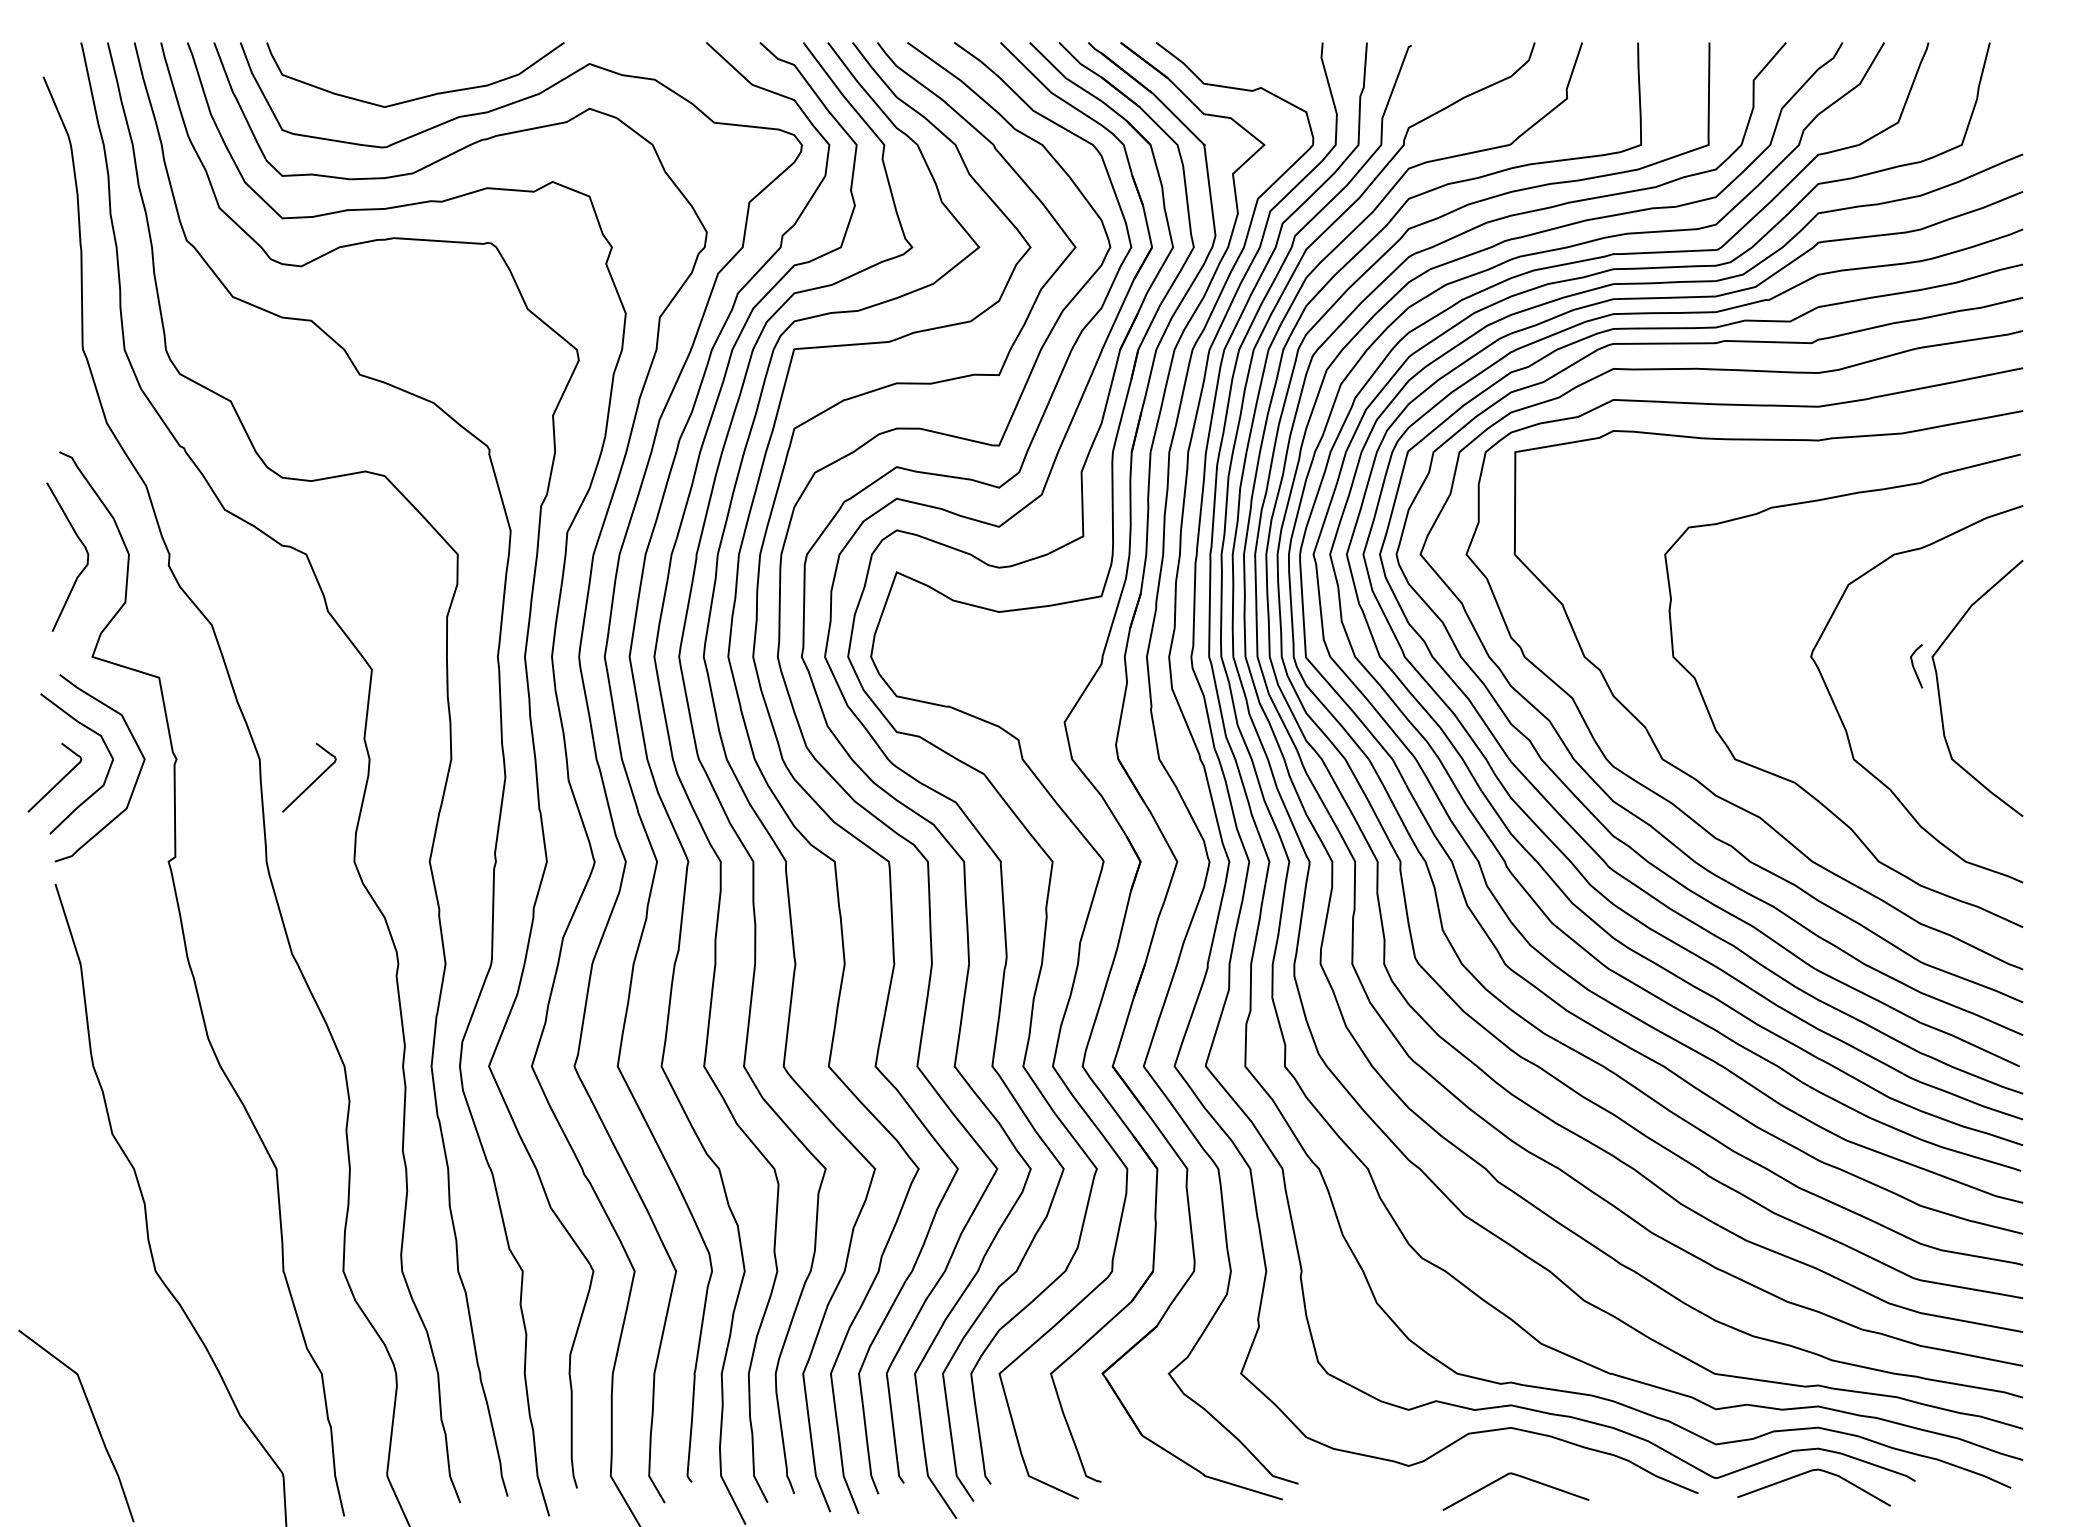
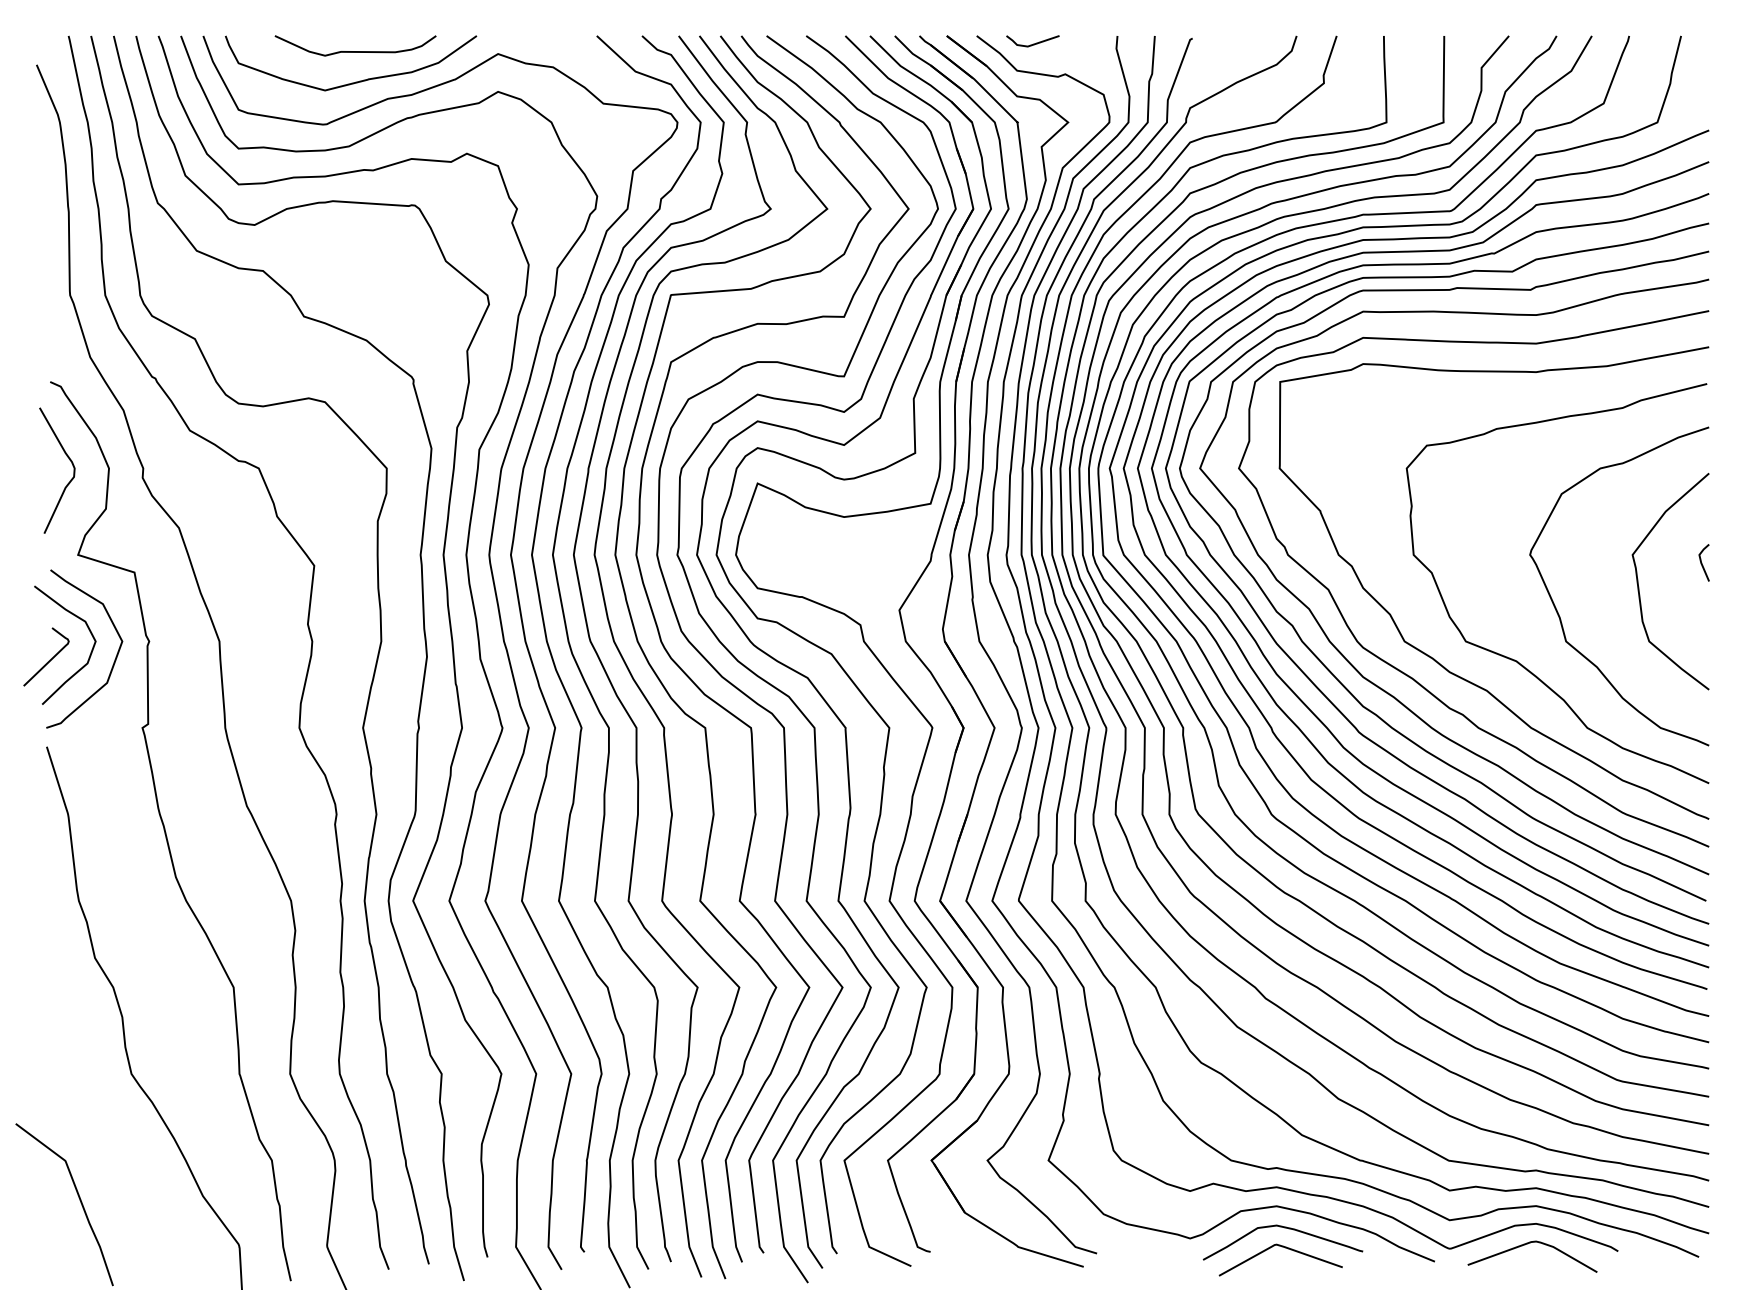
line: (1223, 51) -> (1033, 43), added
curve: (420, 60) -> (355, 51), added
line: (1914, 665) -> (1702, 562), moved
curve: (311, 781) -> (263, 660), removed
curve: (1520, 1454) -> (1284, 1228), added

